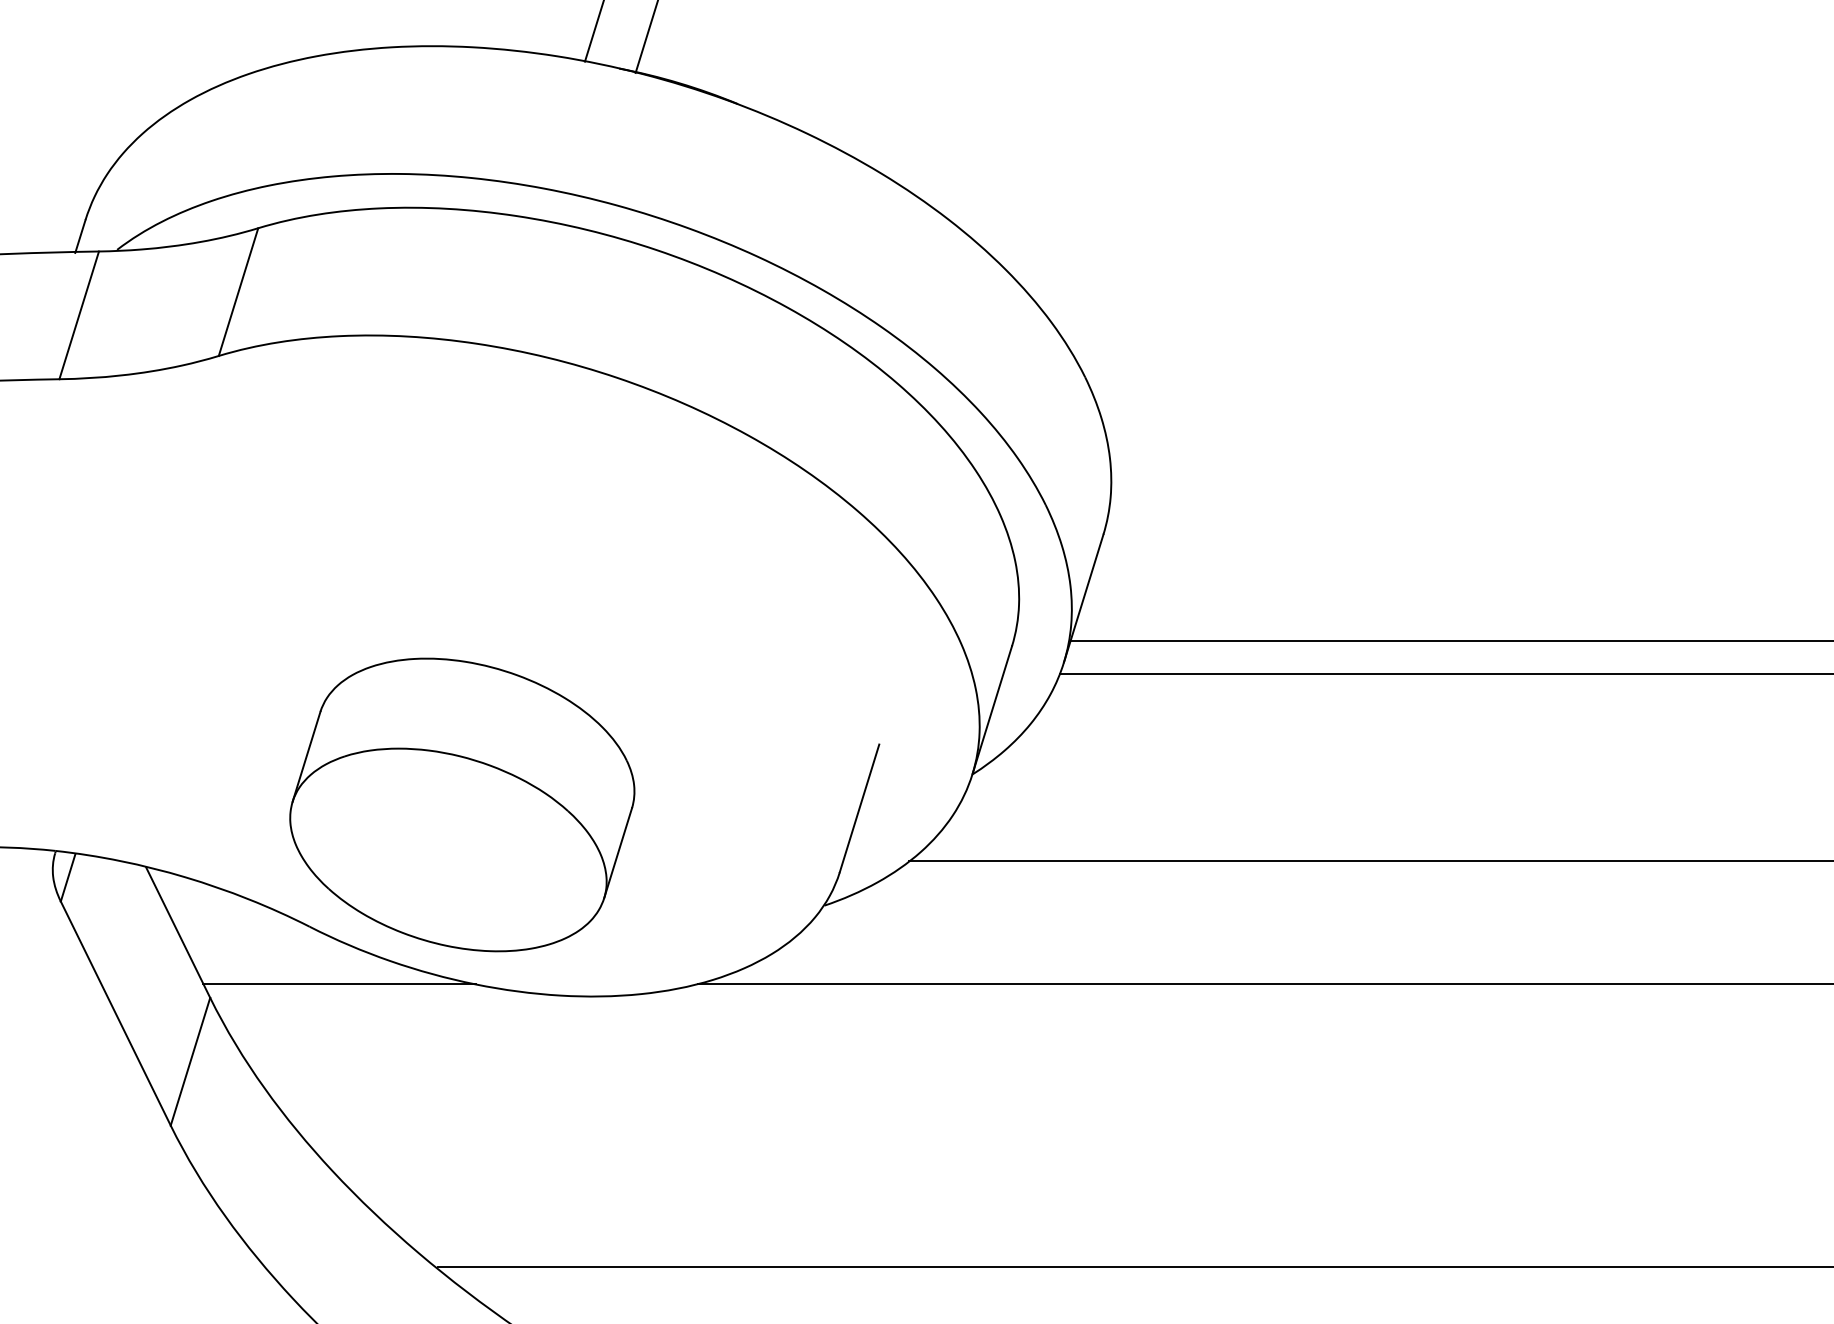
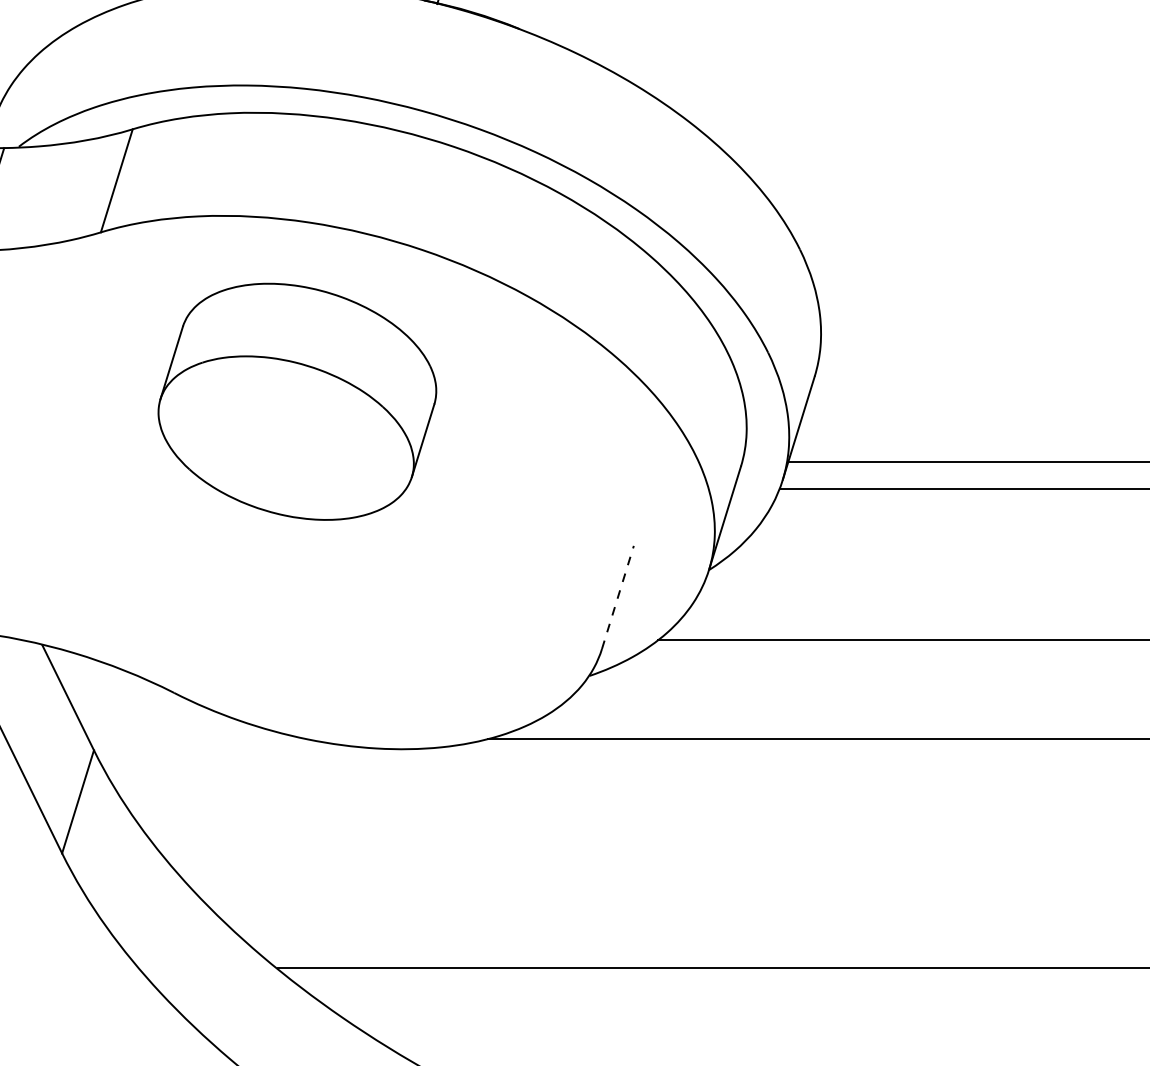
part: (462, 804) -> (297, 401), moved
line: (859, 808) -> (617, 597), solid -> dashed
line: (339, 983) -> (198, 738), removed

